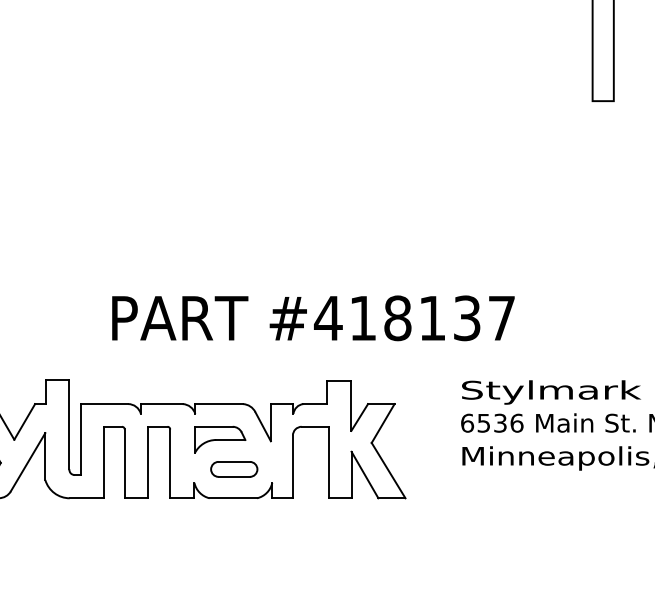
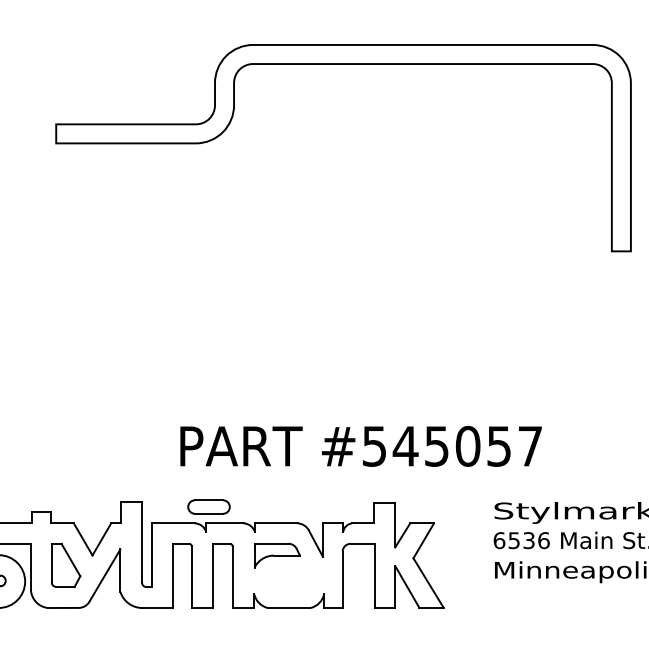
text: (396, 317) -> (435, 445), #418137 -> #545057
part: (233, 468) -> (208, 506), moved

